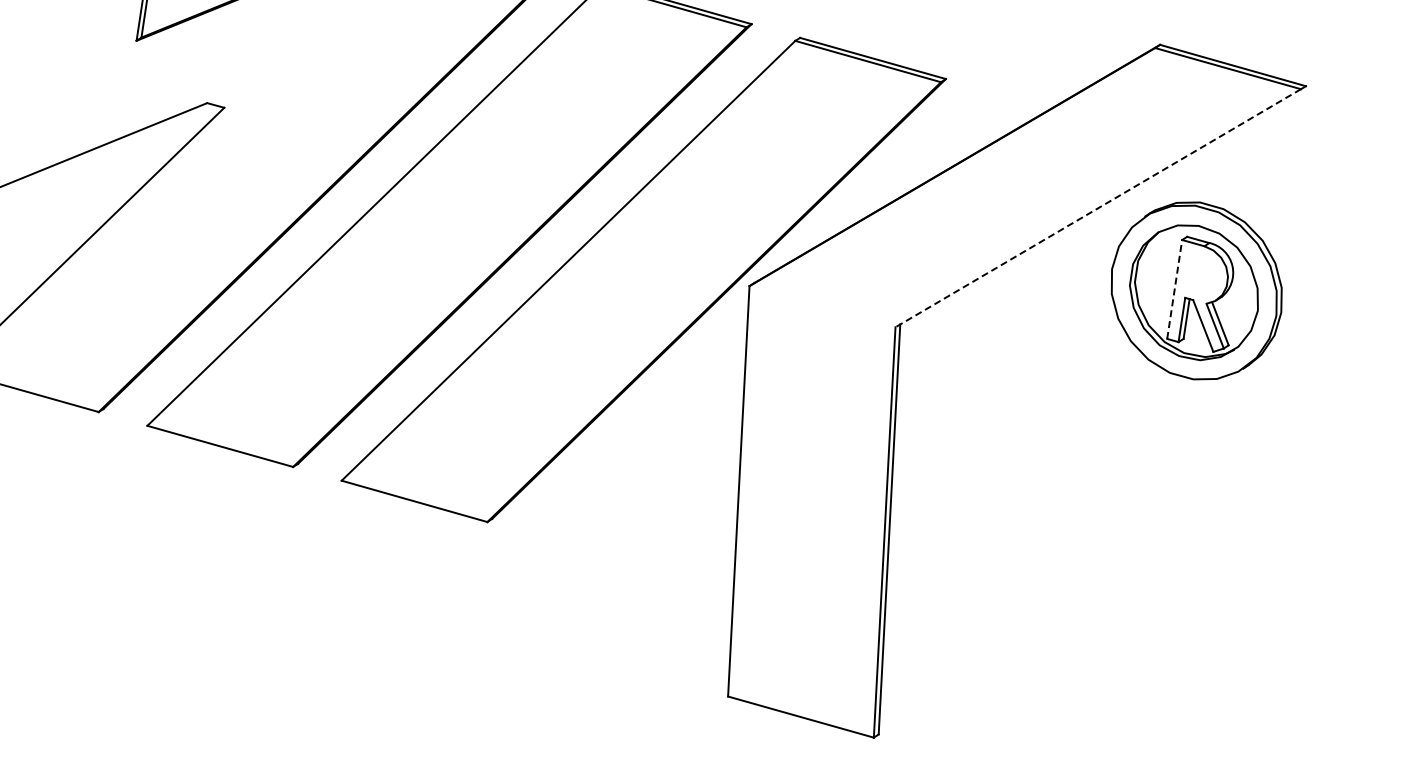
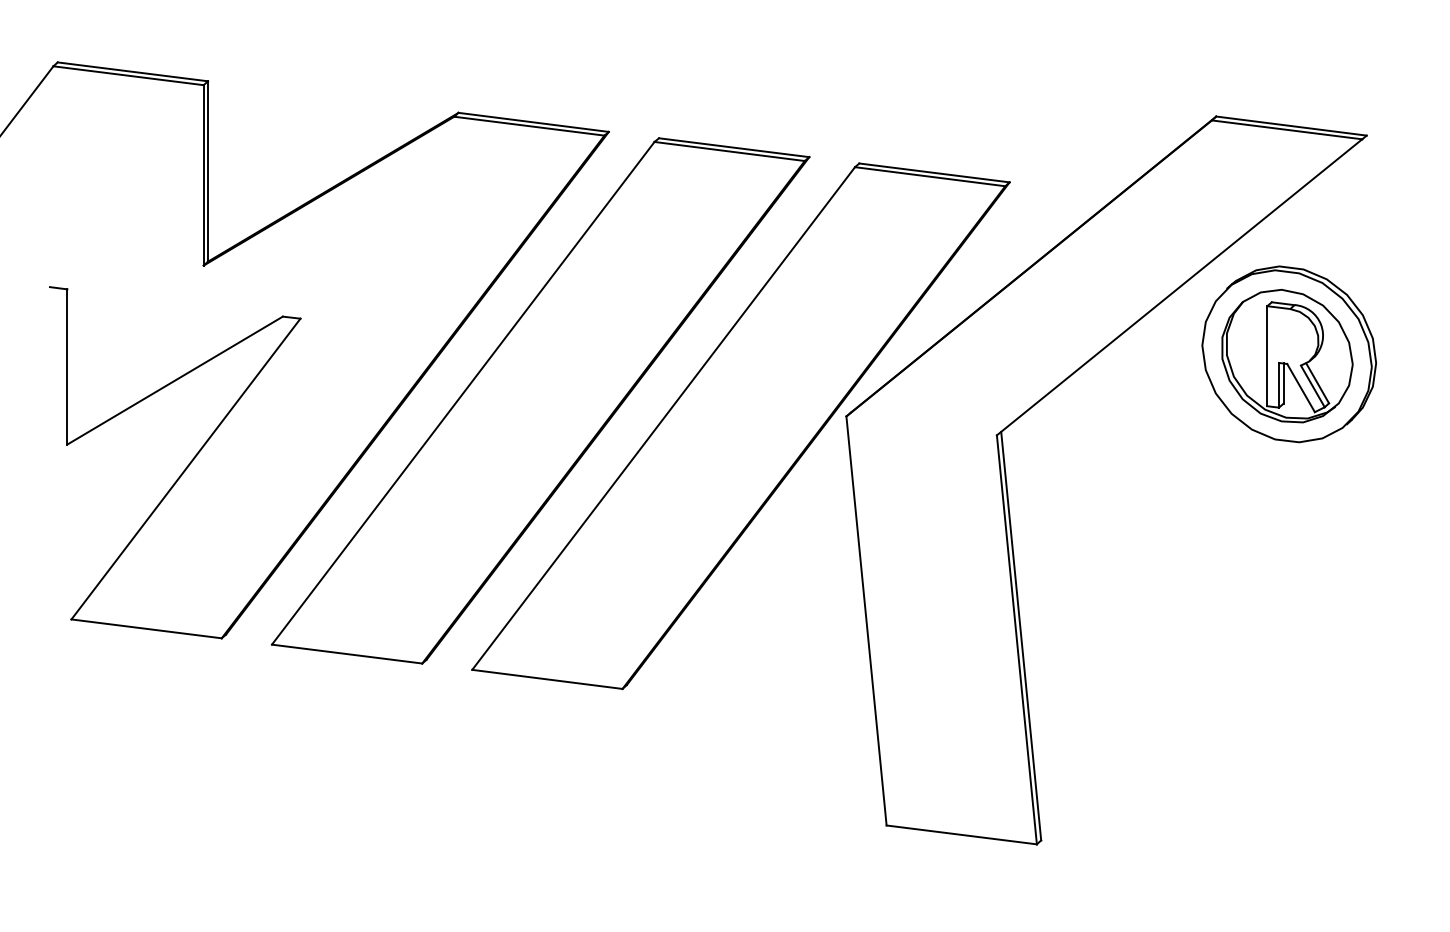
line: (1098, 208) -> (1179, 287), dashed -> solid
line: (1174, 288) -> (1267, 355), dashed -> solid

